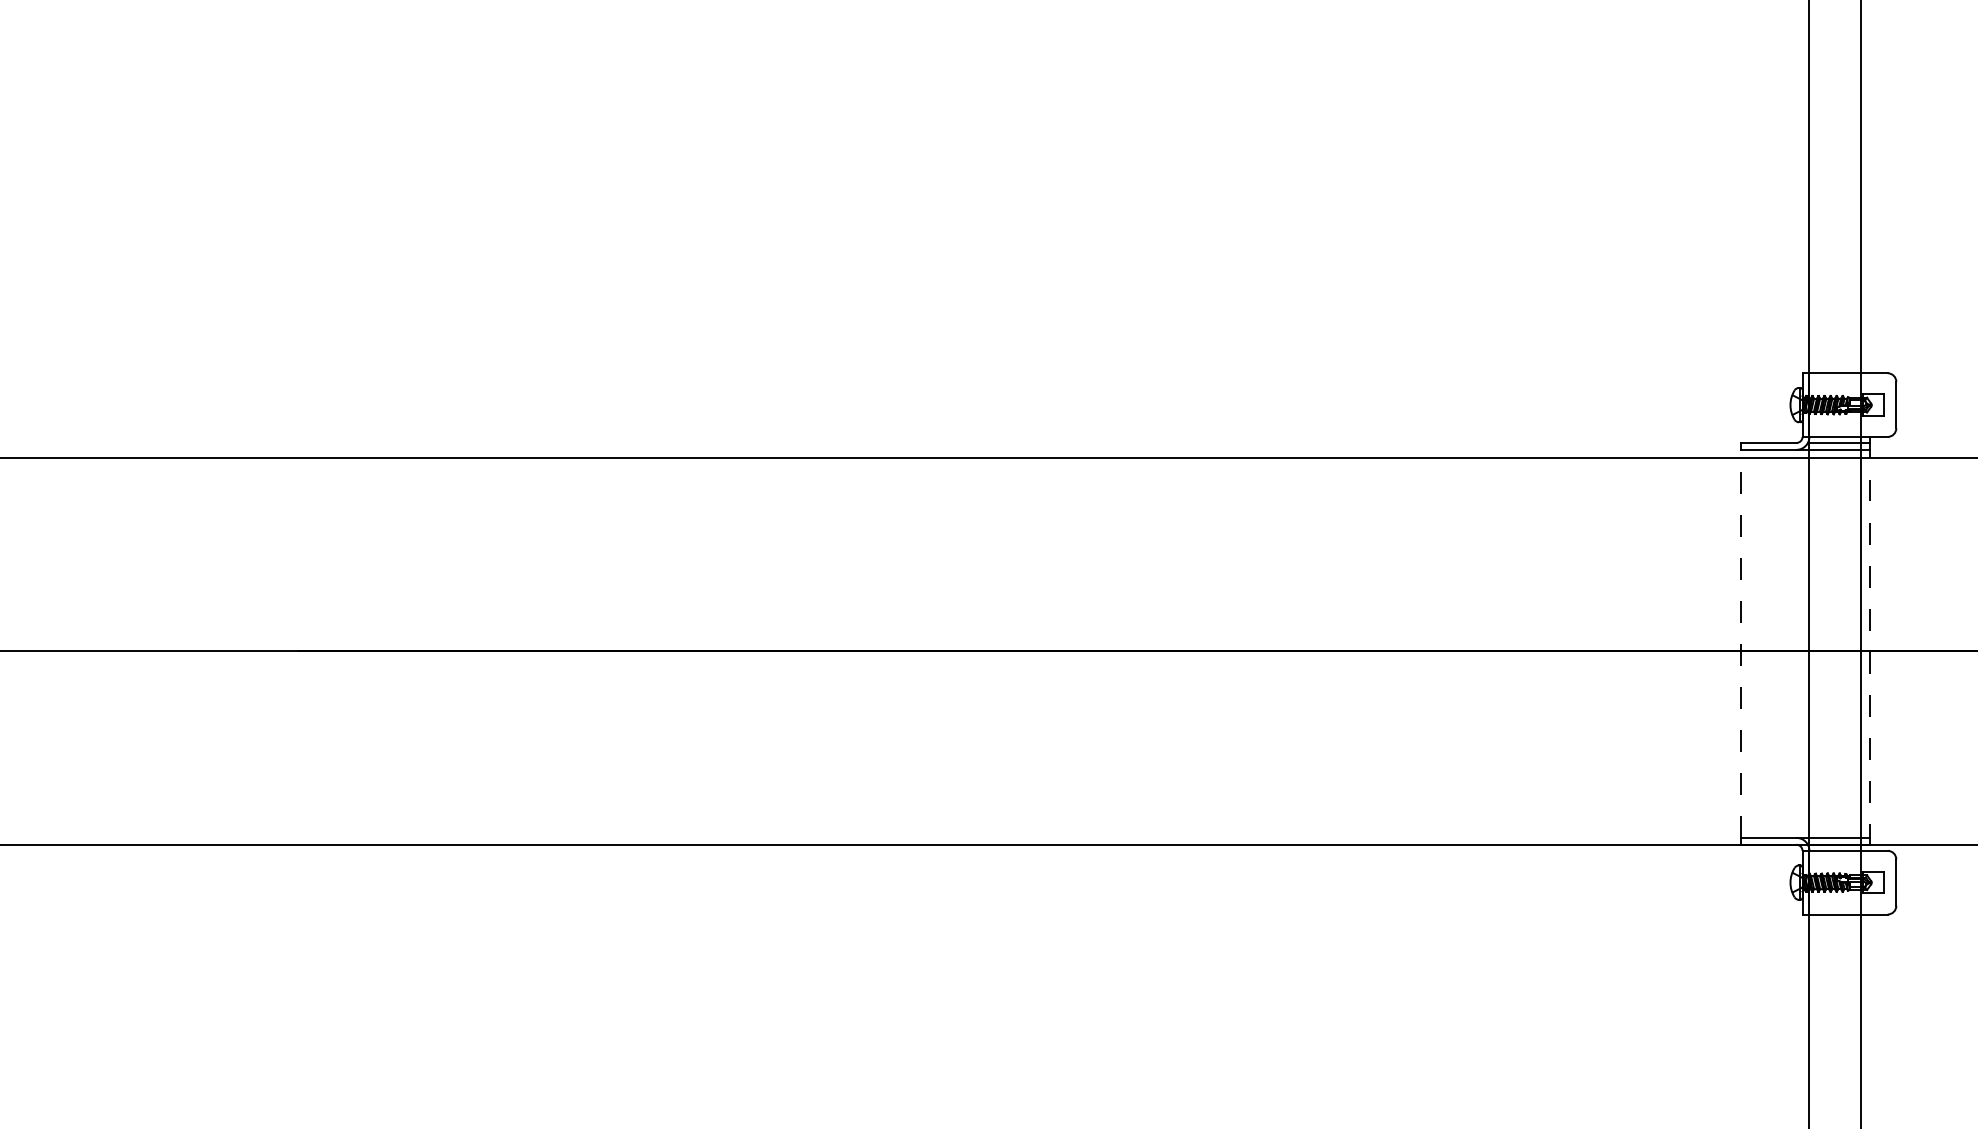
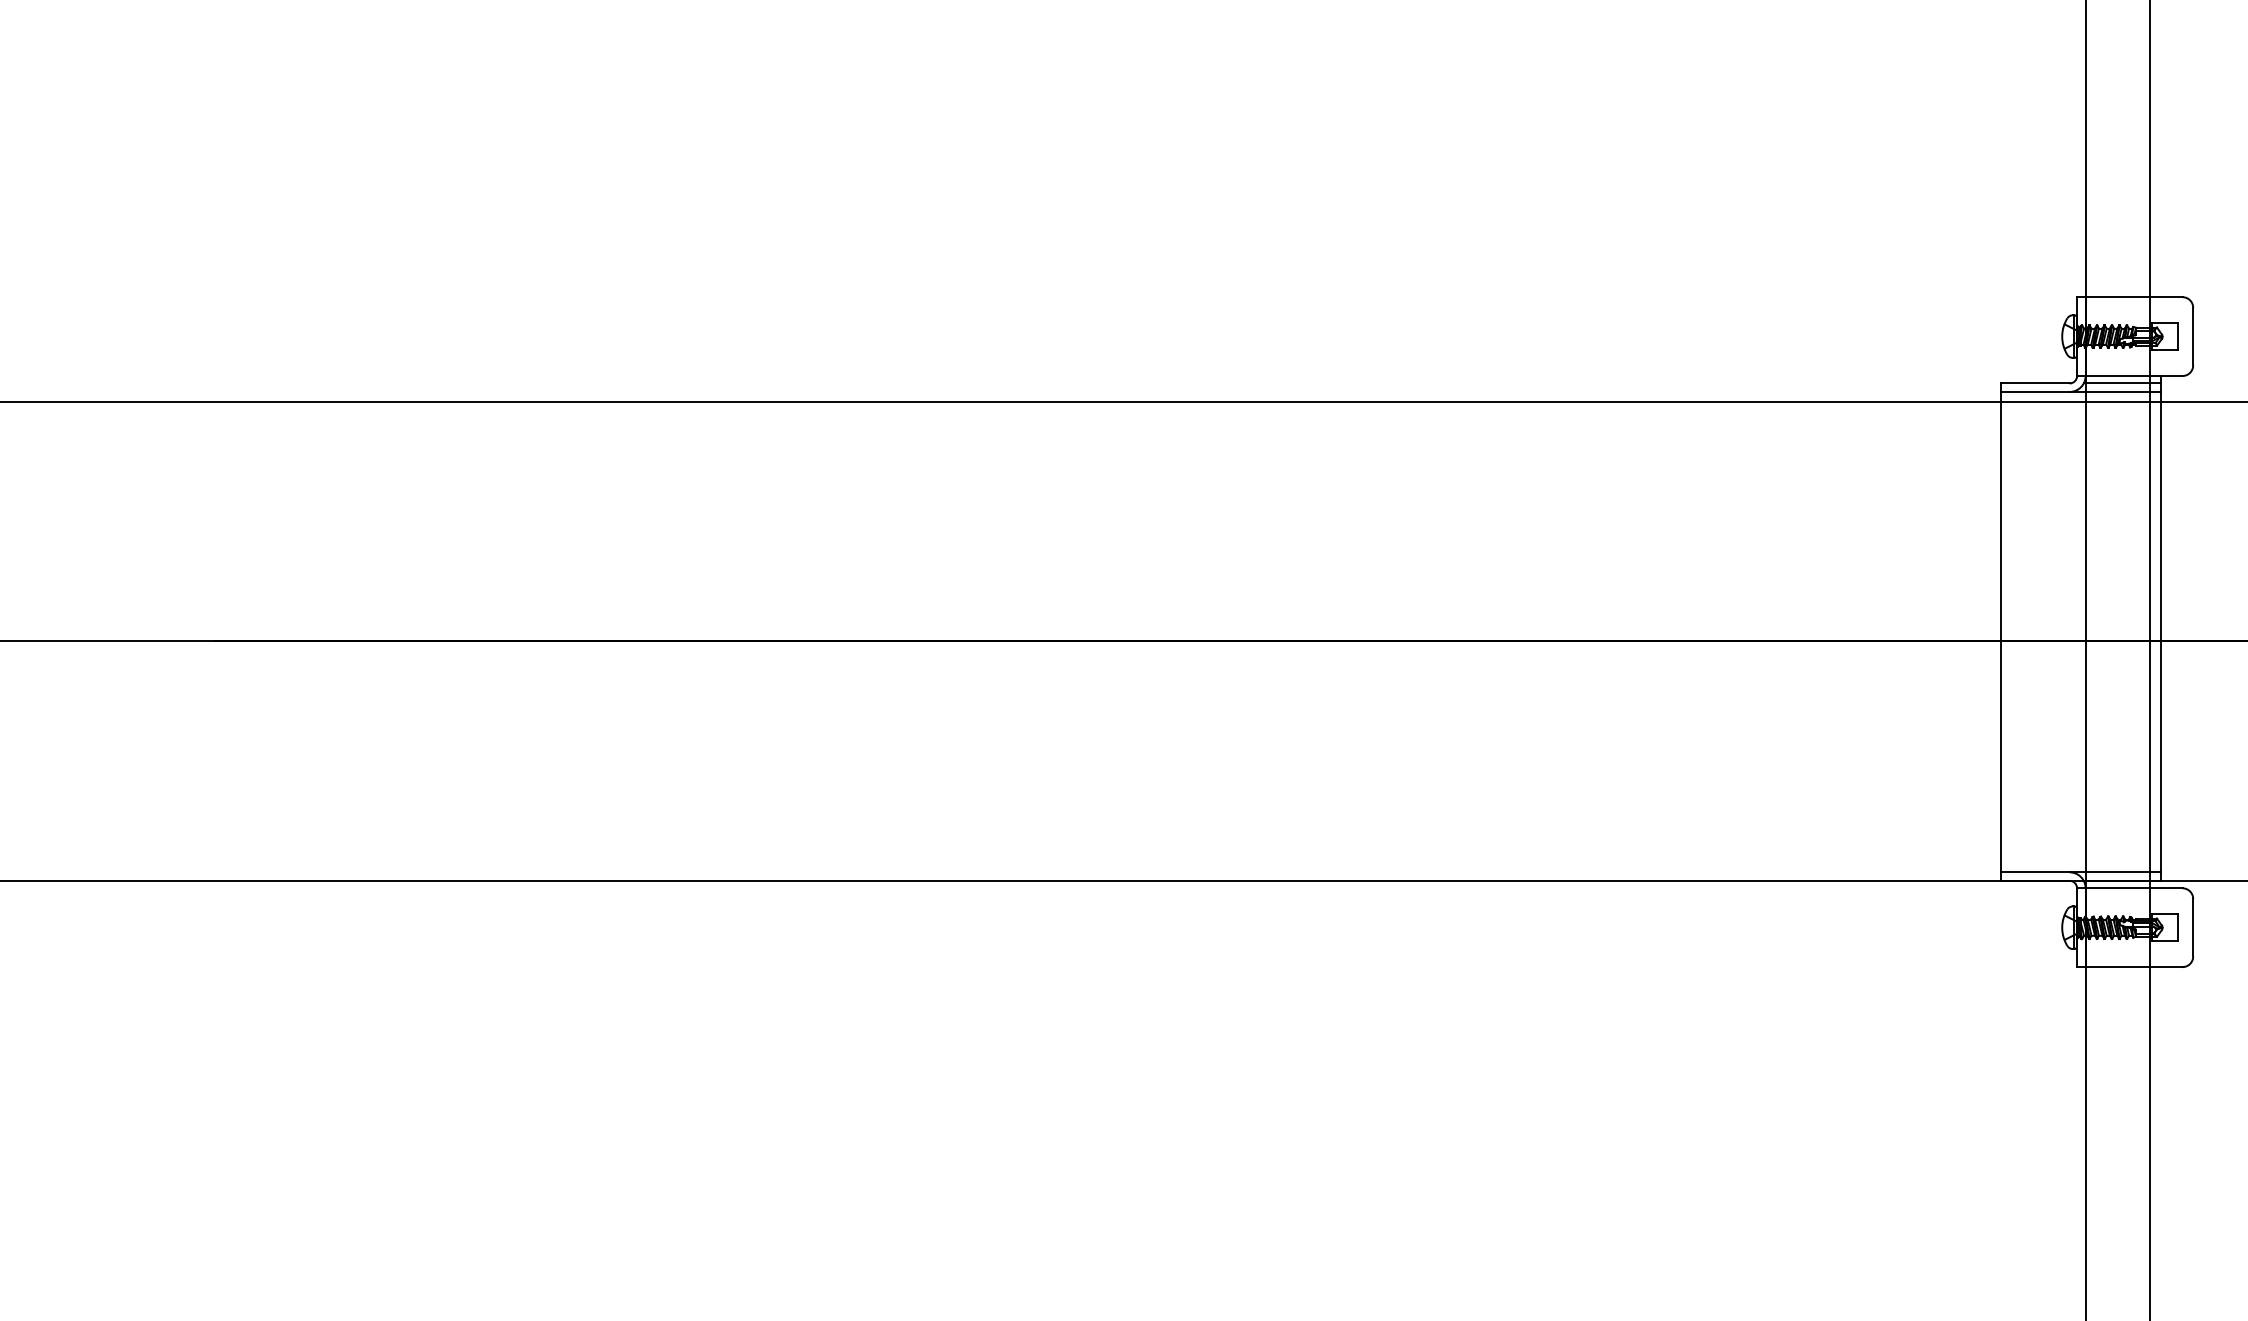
line: (1870, 640) -> (2161, 627), dashed -> solid
line: (1741, 643) -> (2001, 631), dashed -> solid

